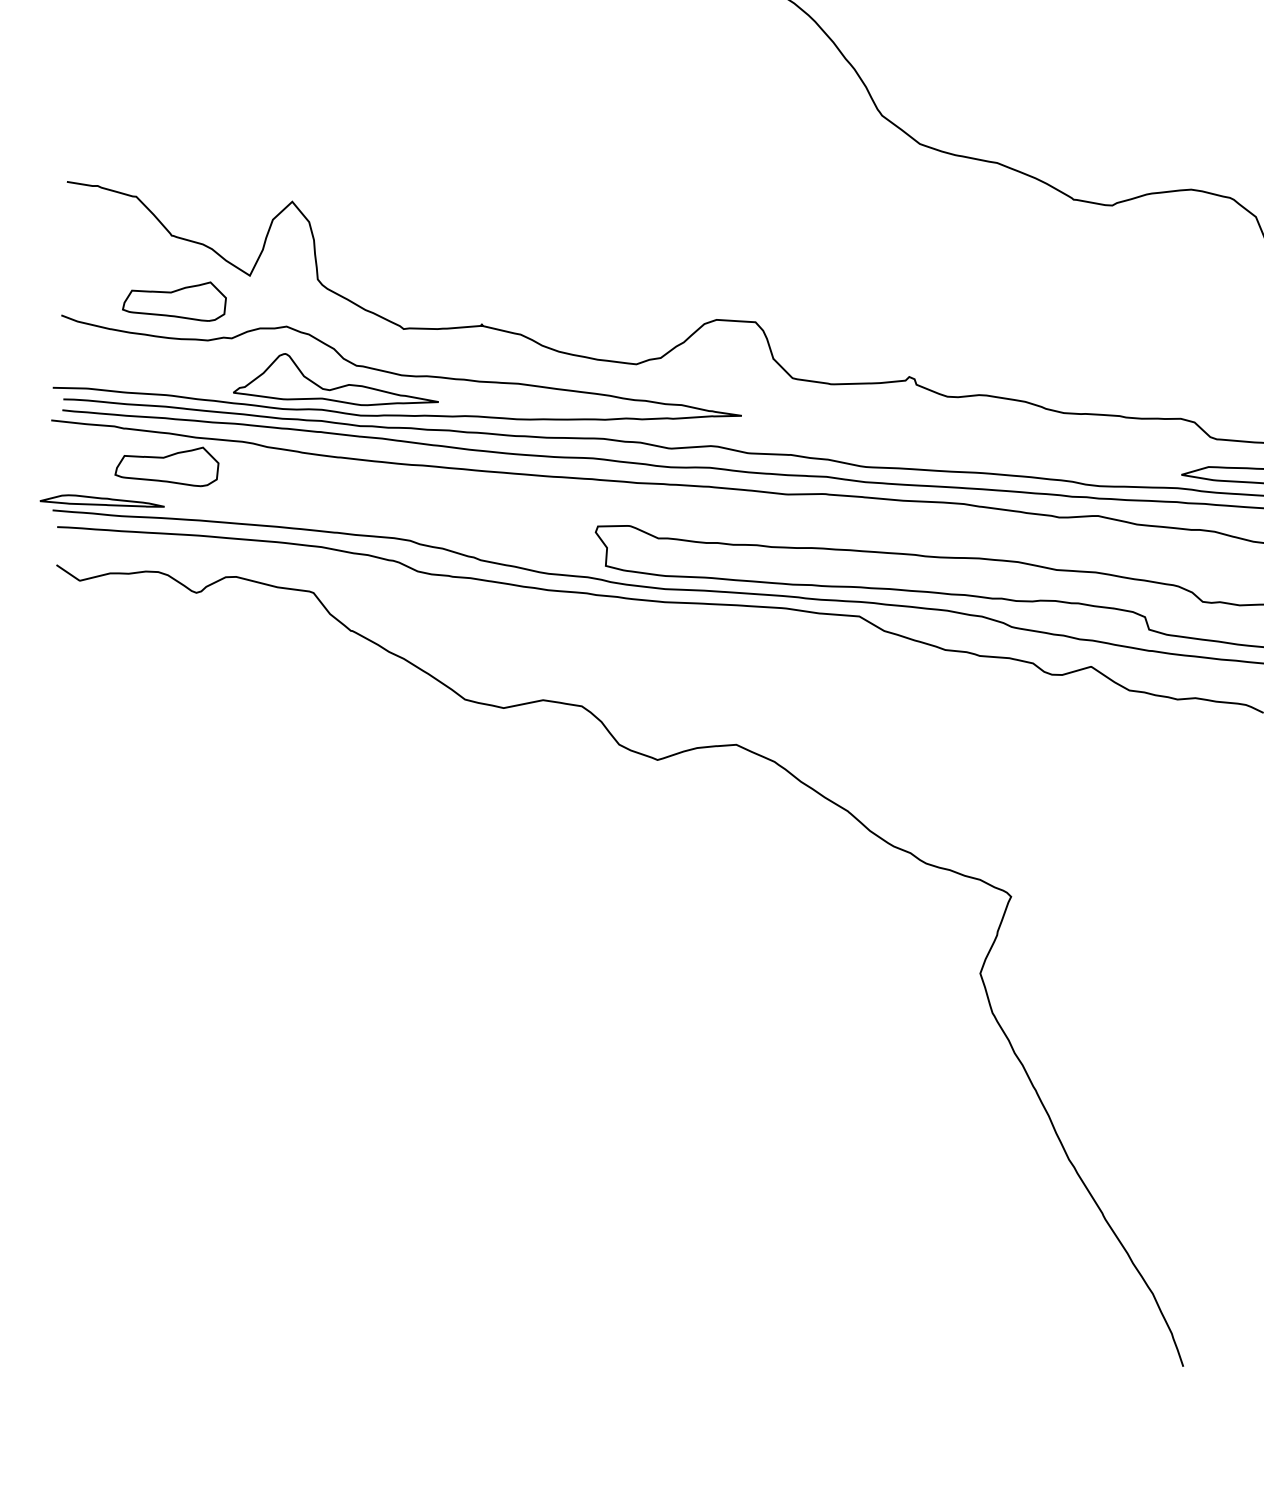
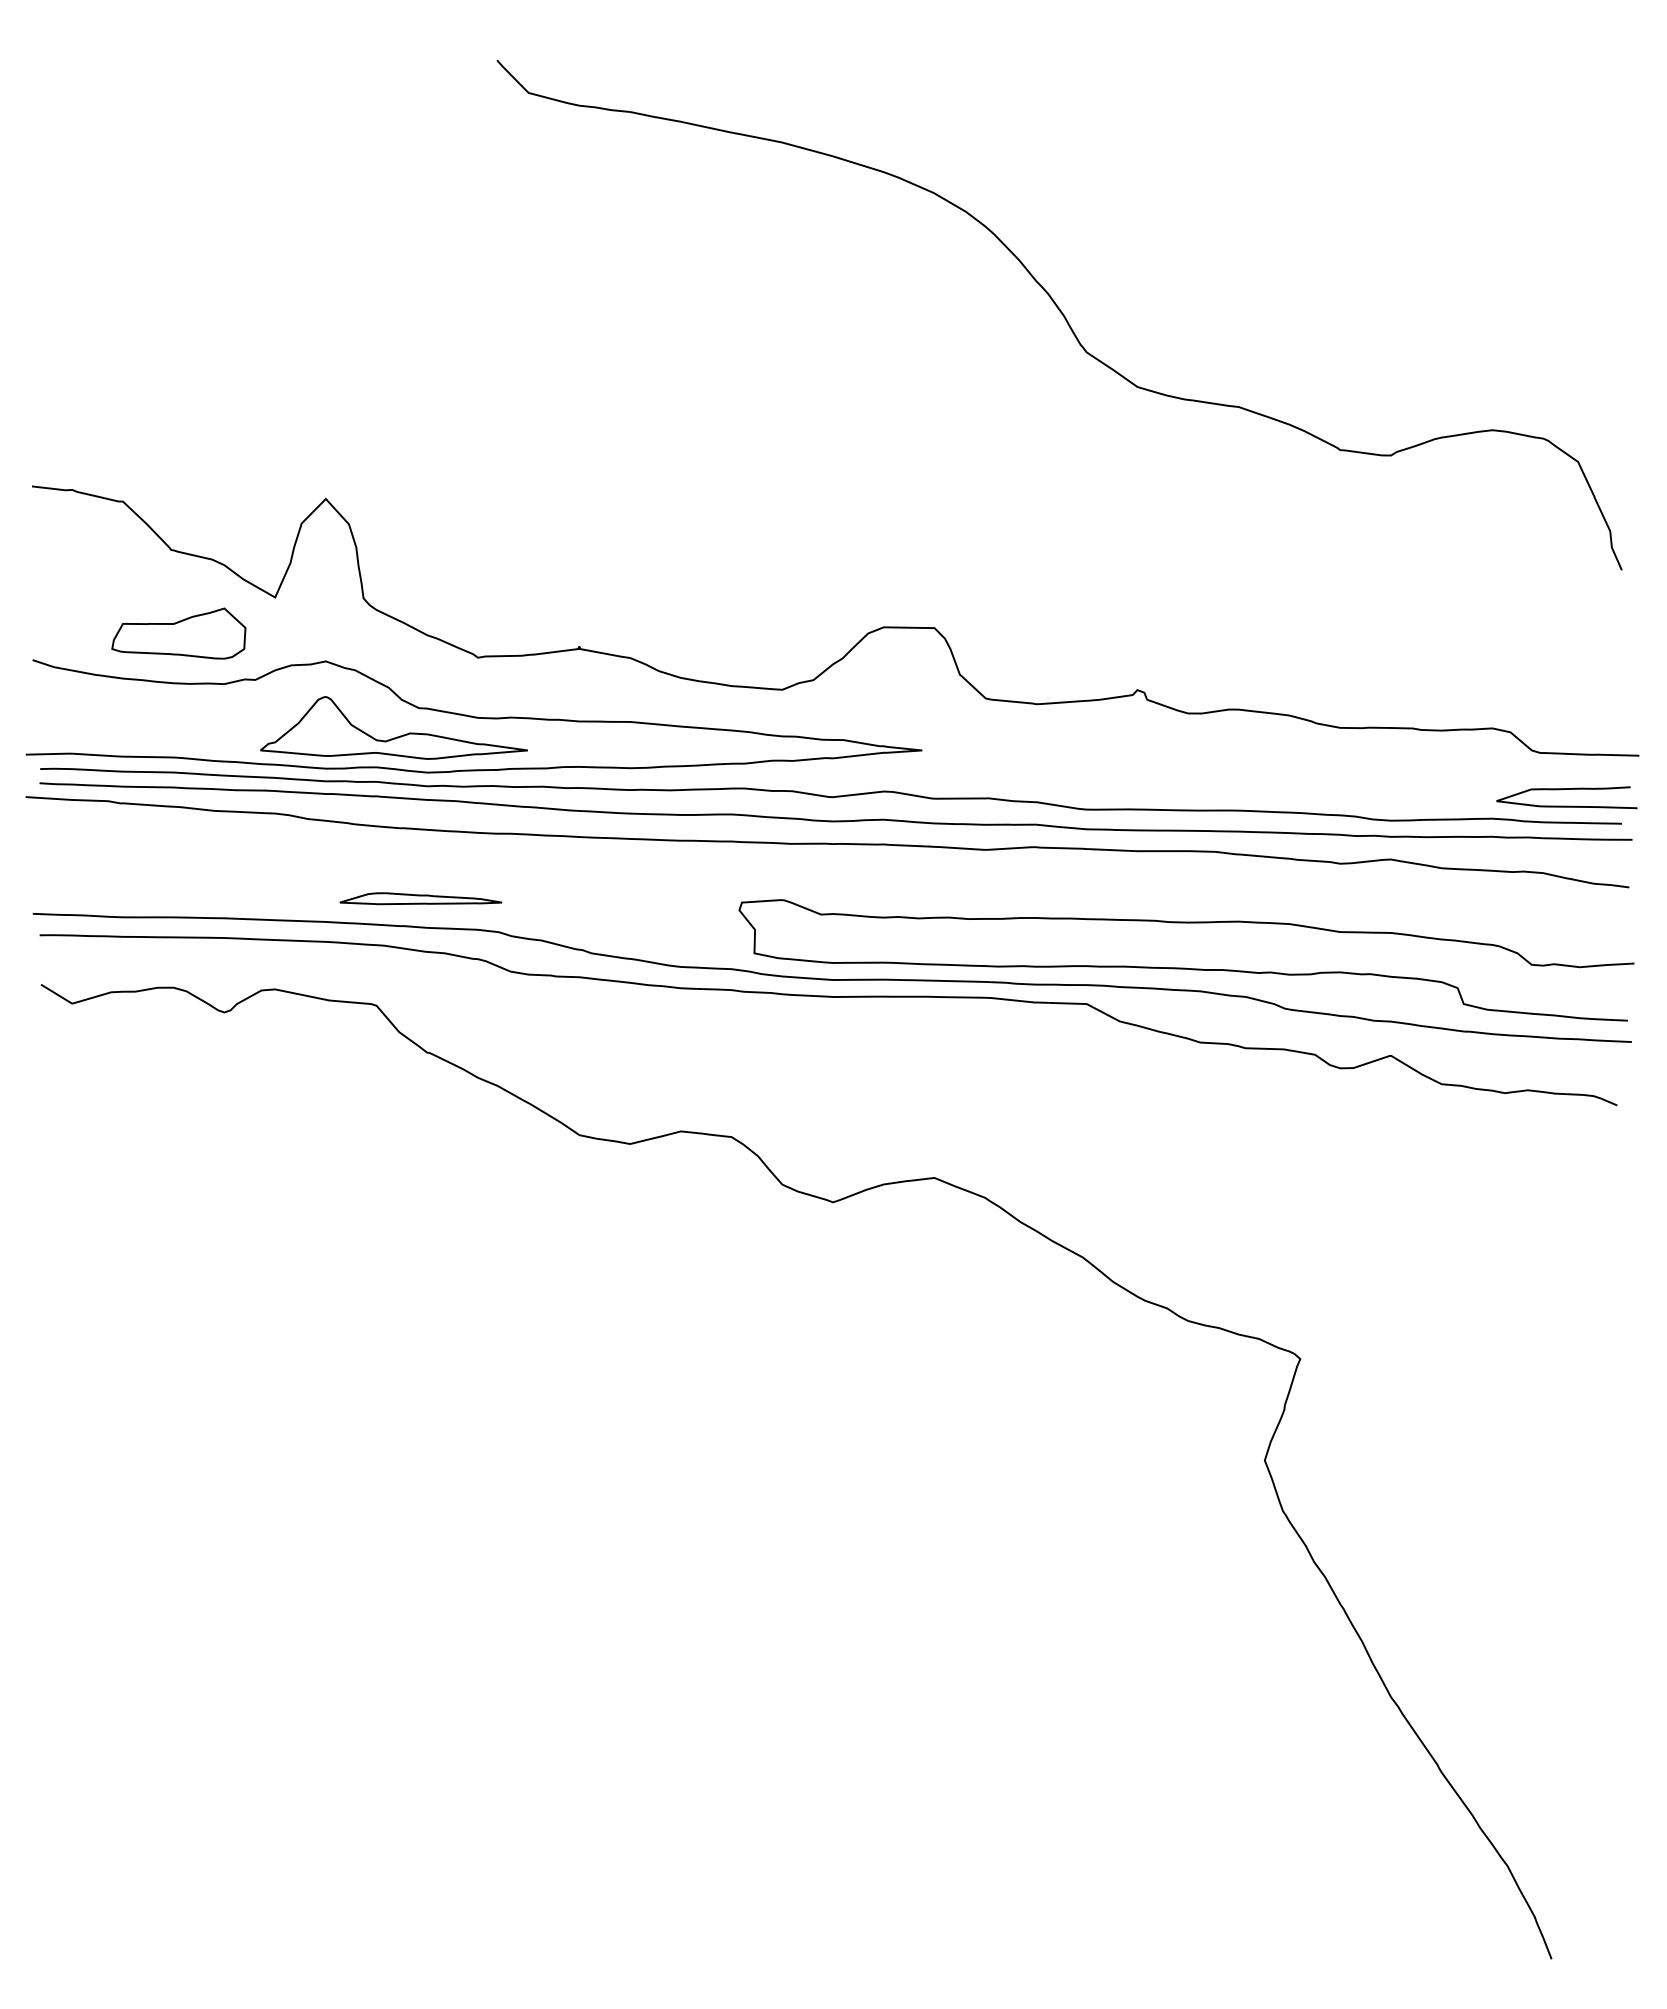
part: (166, 465) -> (178, 848), removed
part: (102, 500) -> (420, 898), moved

